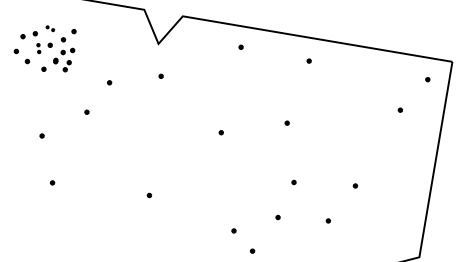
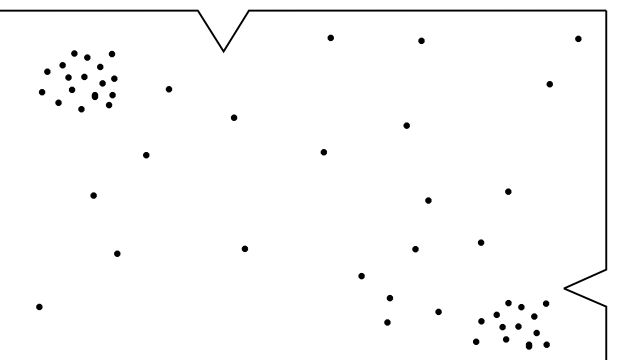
part: (50, 28) -> (80, 55), size x1.67
part: (38, 48) -> (70, 83), size x1.43
part: (160, 76) -> (233, 117), moved
part: (109, 82) -> (168, 89), moved

